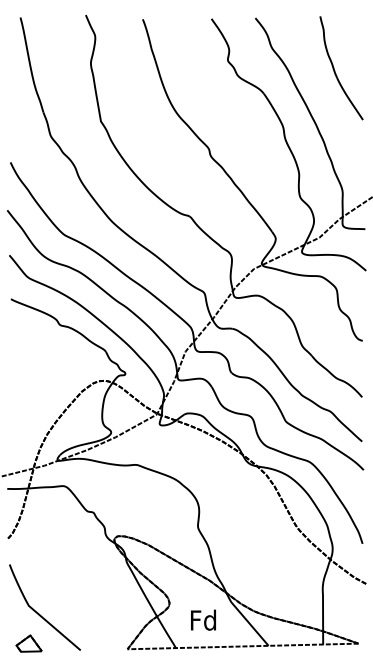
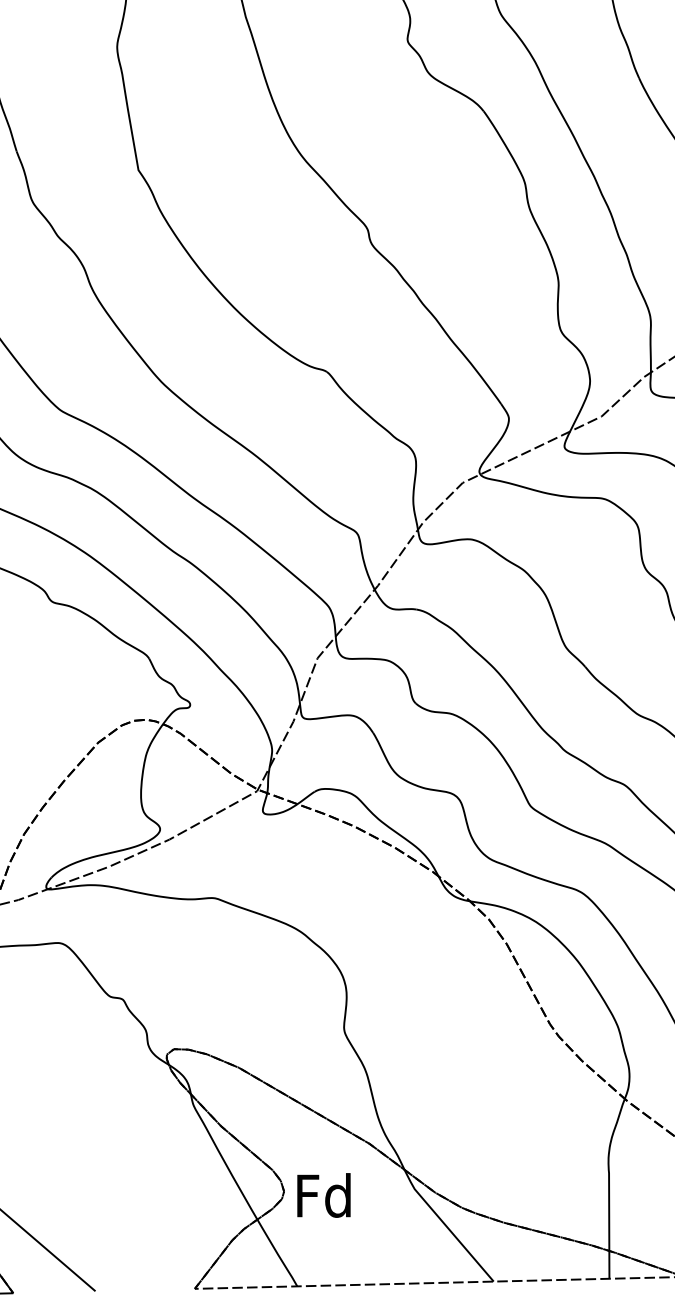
text: (203, 619) -> (323, 1193), moved

